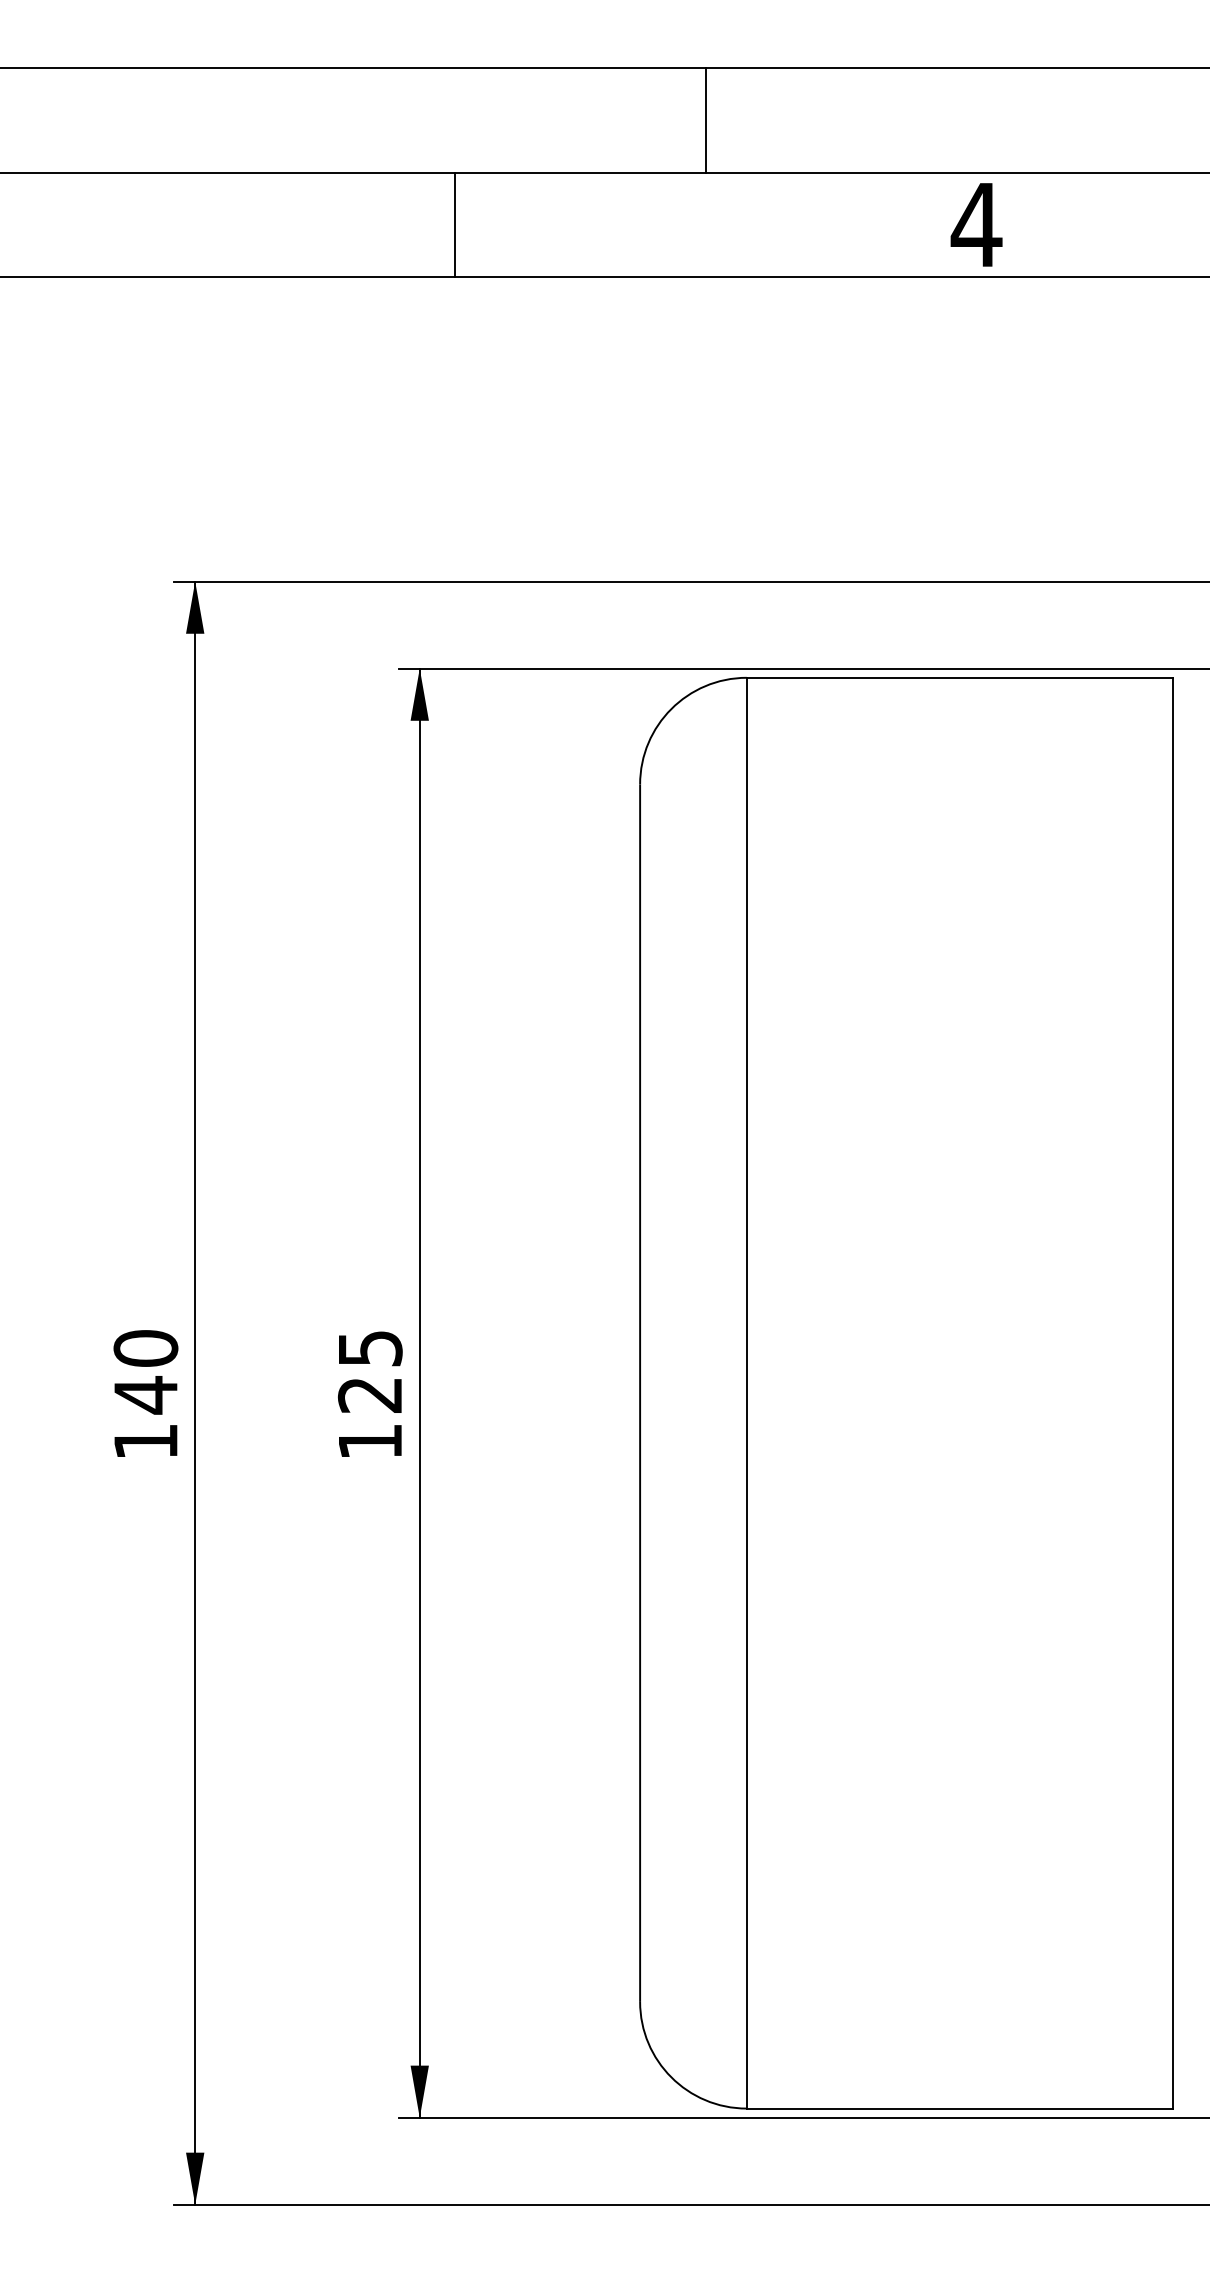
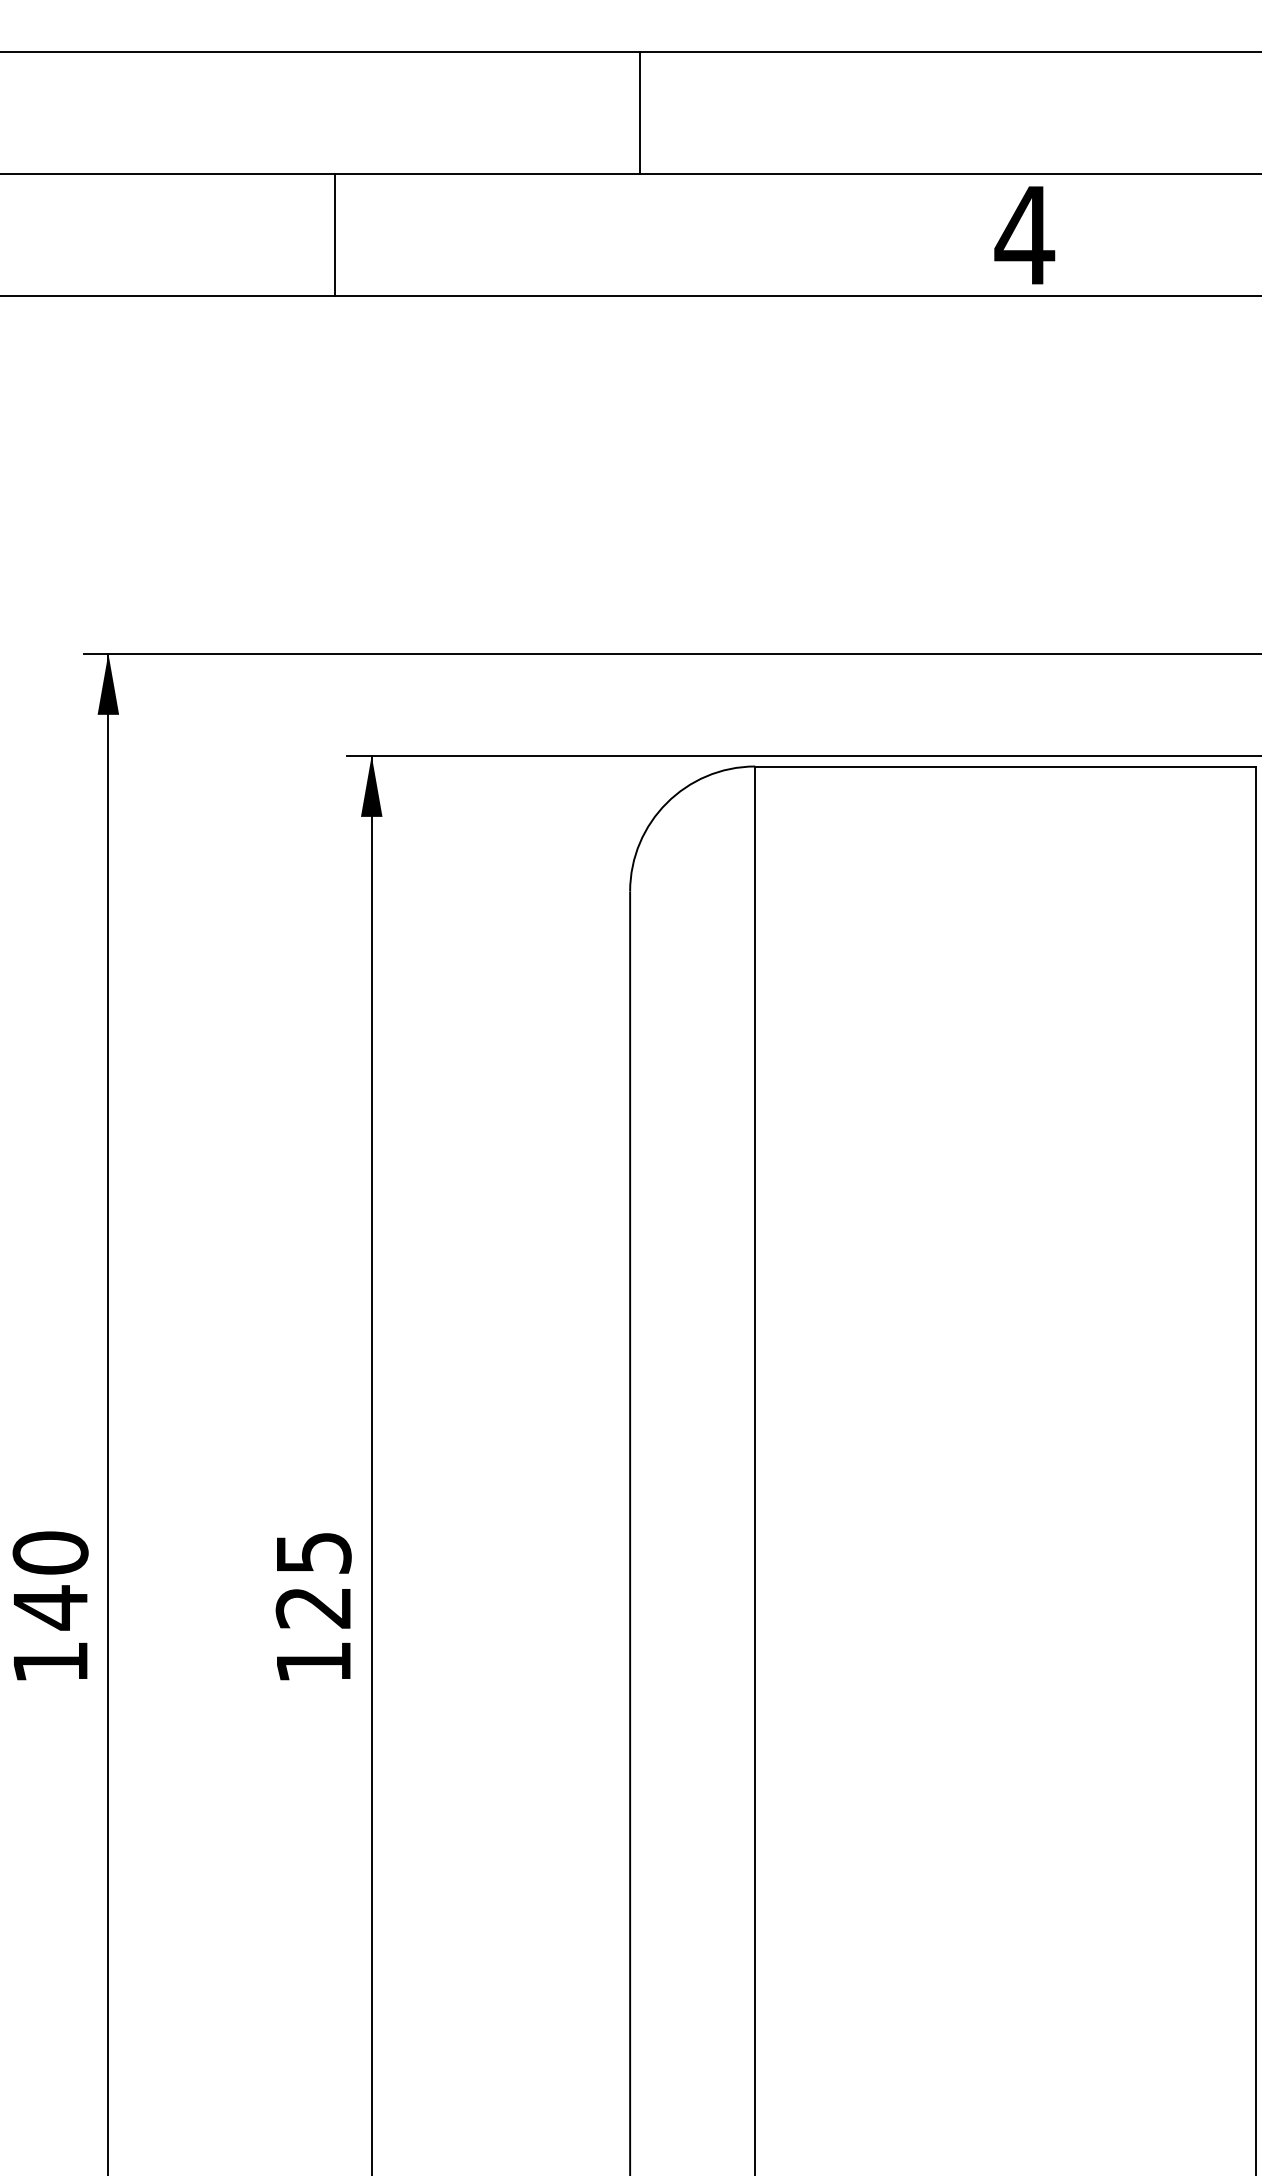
line: (705, 120) -> (639, 112), moved
line: (455, 224) -> (335, 234), moved

